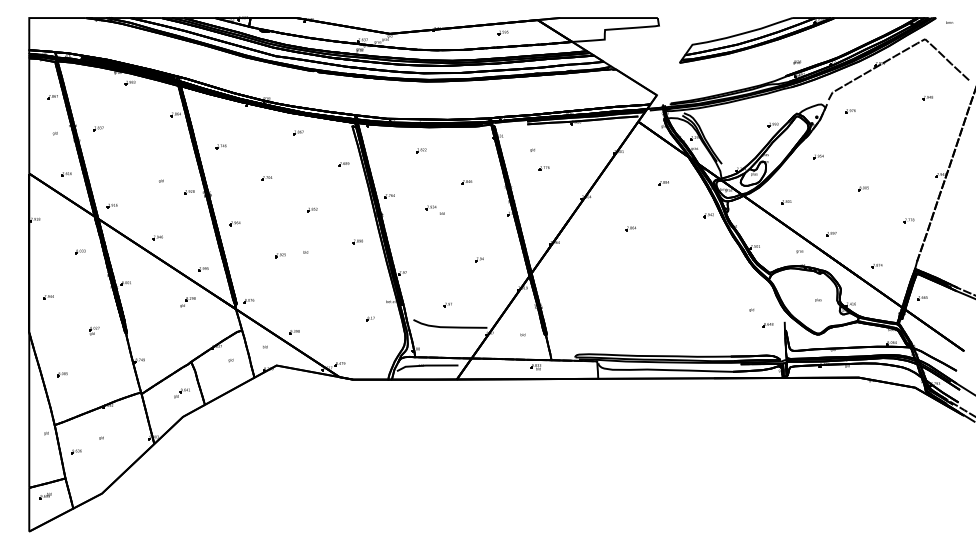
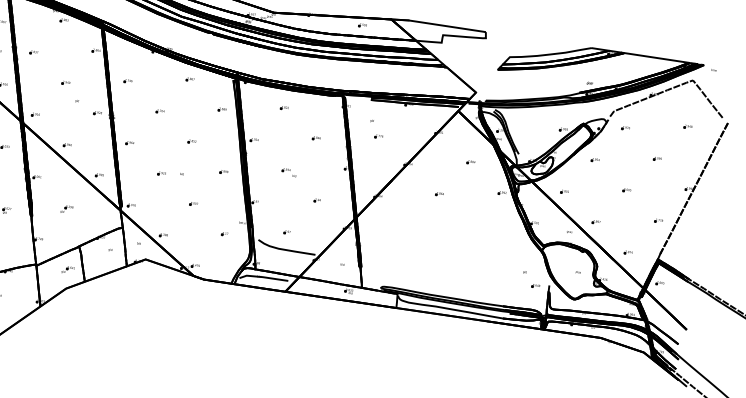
part: (895, 143) -> (657, 158), added
part: (143, 160) -> (65, 82), added
part: (434, 209) -> (288, 171), moved
part: (325, 287) -> (193, 204), added
part: (187, 302) -> (66, 209), moved

